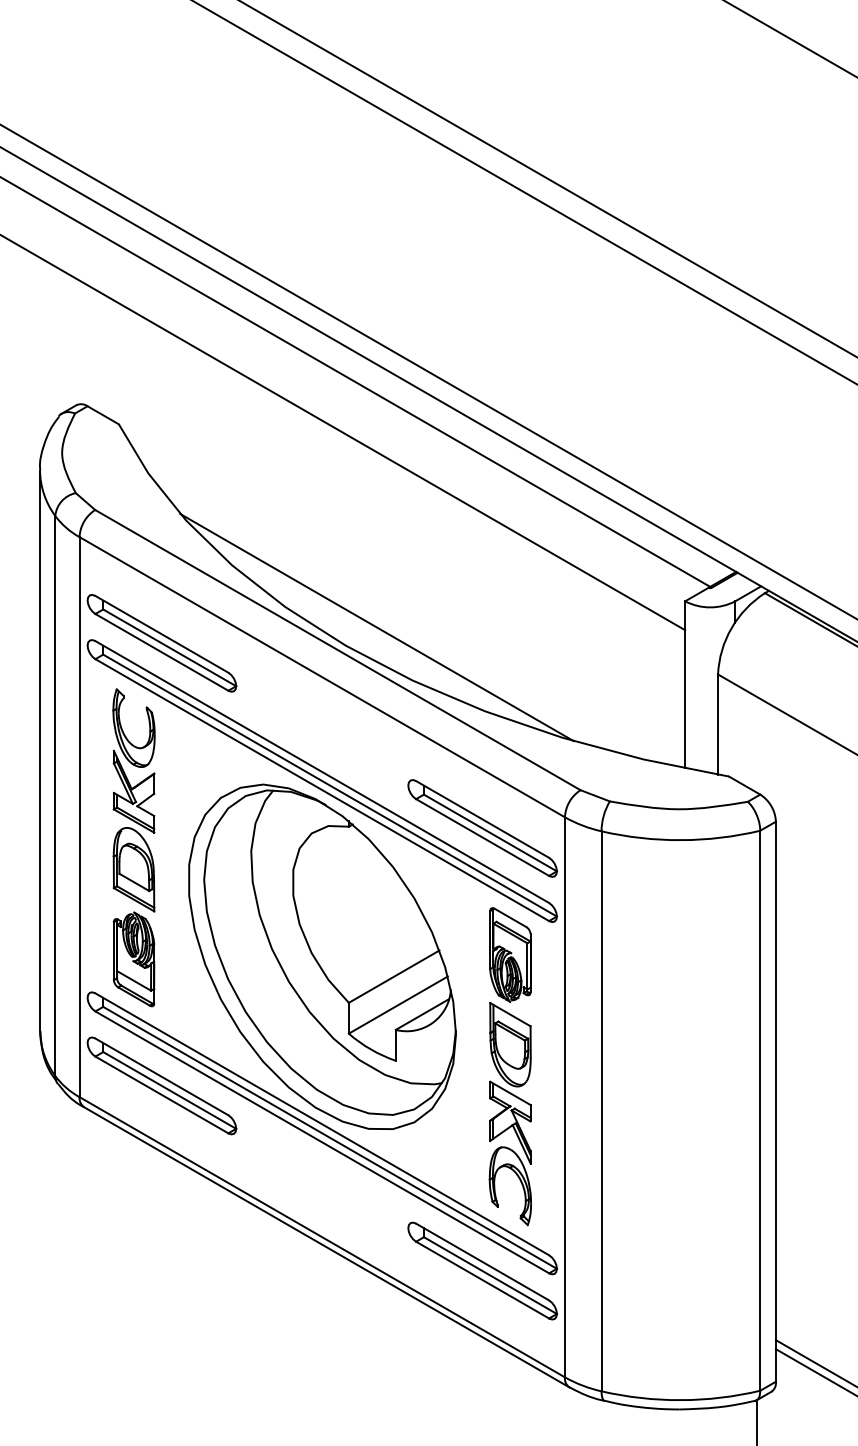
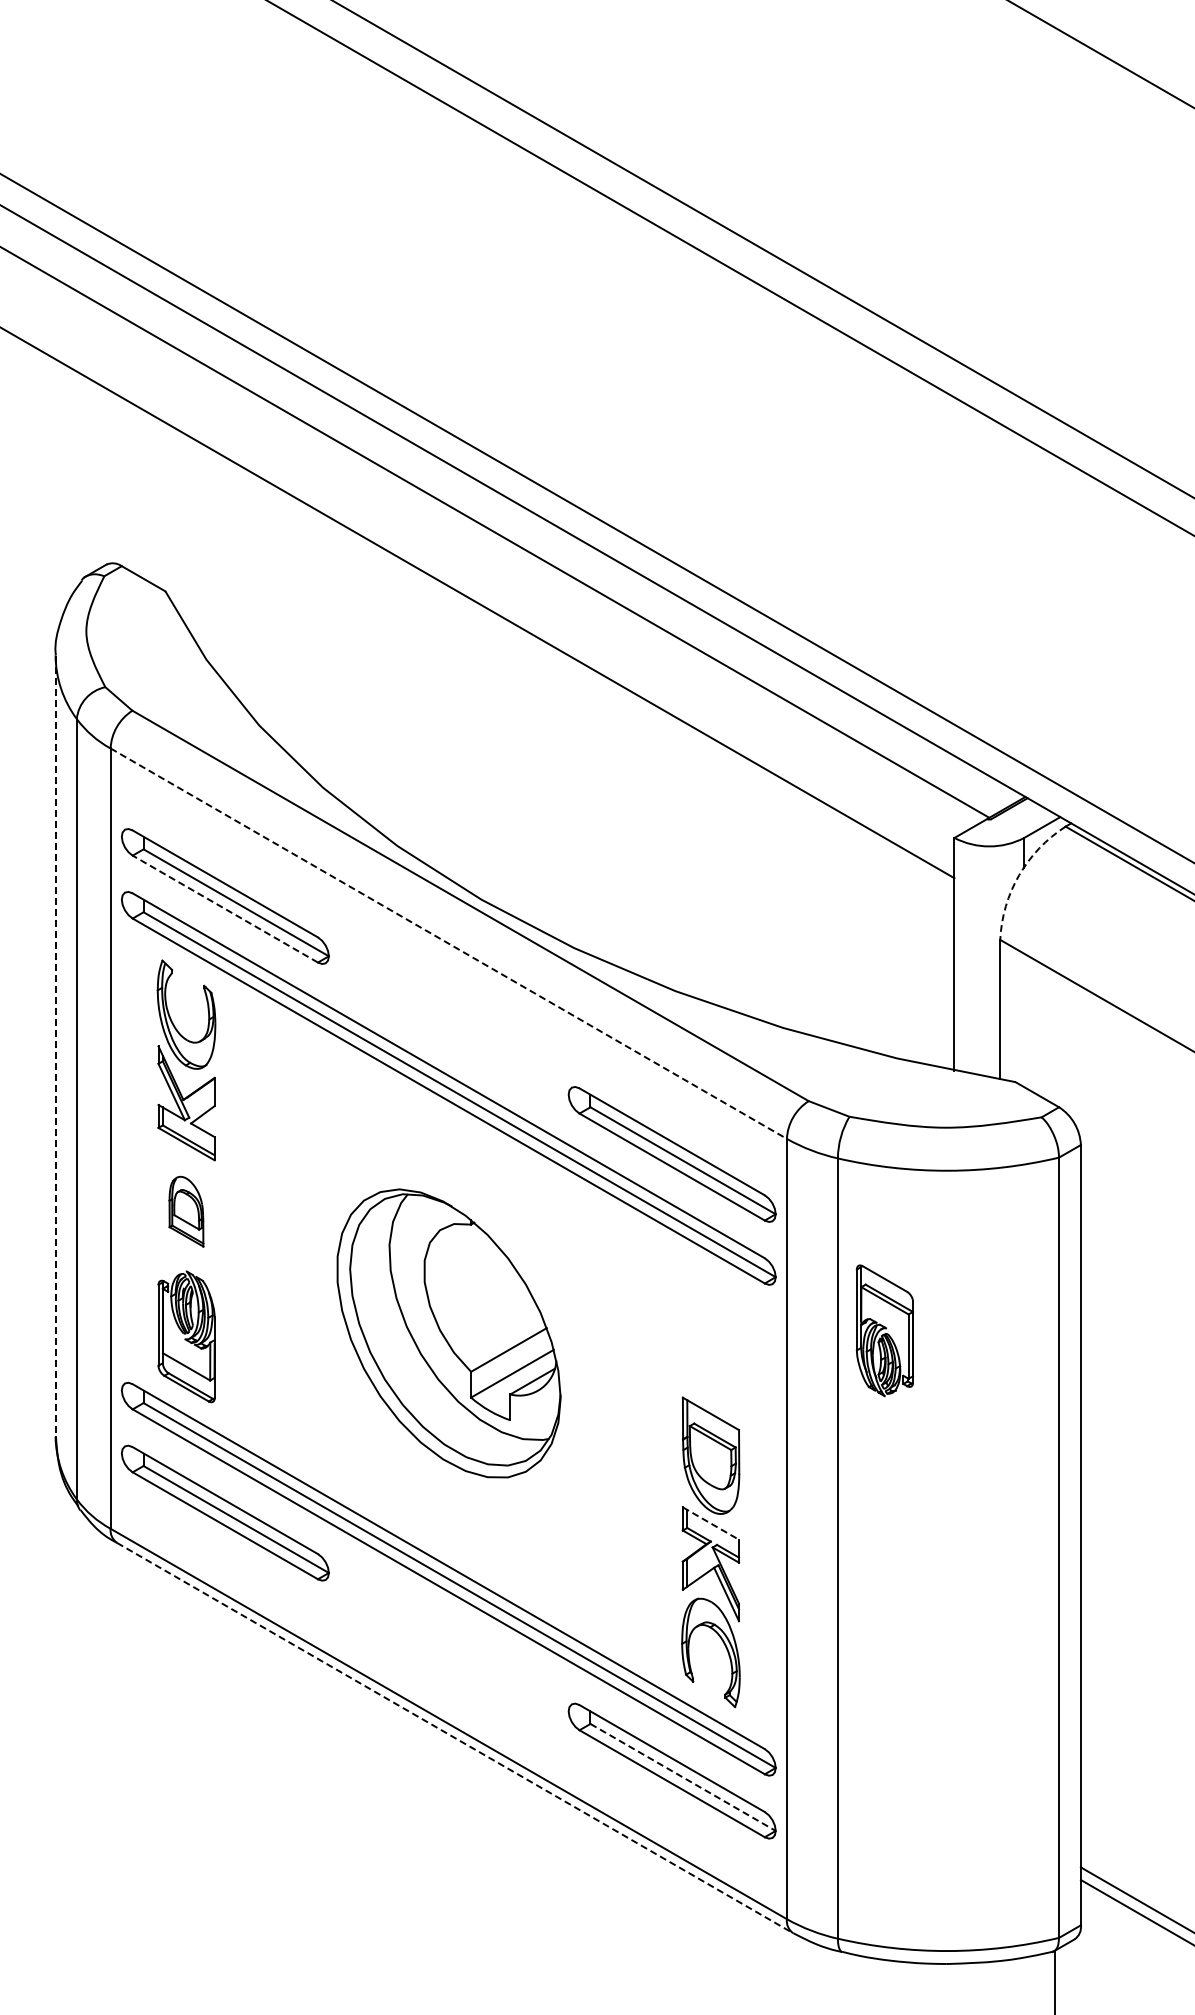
line: (377, 627) -> (525, 874), removed
arc: (731, 628) -> (1019, 875), solid -> dashed
line: (162, 652) -> (225, 909), solid -> dashed
line: (322, 677) -> (449, 943), solid -> dashed
line: (40, 750) -> (55, 1046), solid -> dashed
part: (134, 869) -> (186, 1211), size x0.6
part: (510, 954) -> (884, 1330), moved
part: (322, 956) -> (448, 1333), size x0.6
line: (510, 1093) -> (711, 1523), solid -> dashed
line: (327, 1247) -> (455, 1738), solid -> dashed
line: (490, 1275) -> (683, 1777), solid -> dashed

